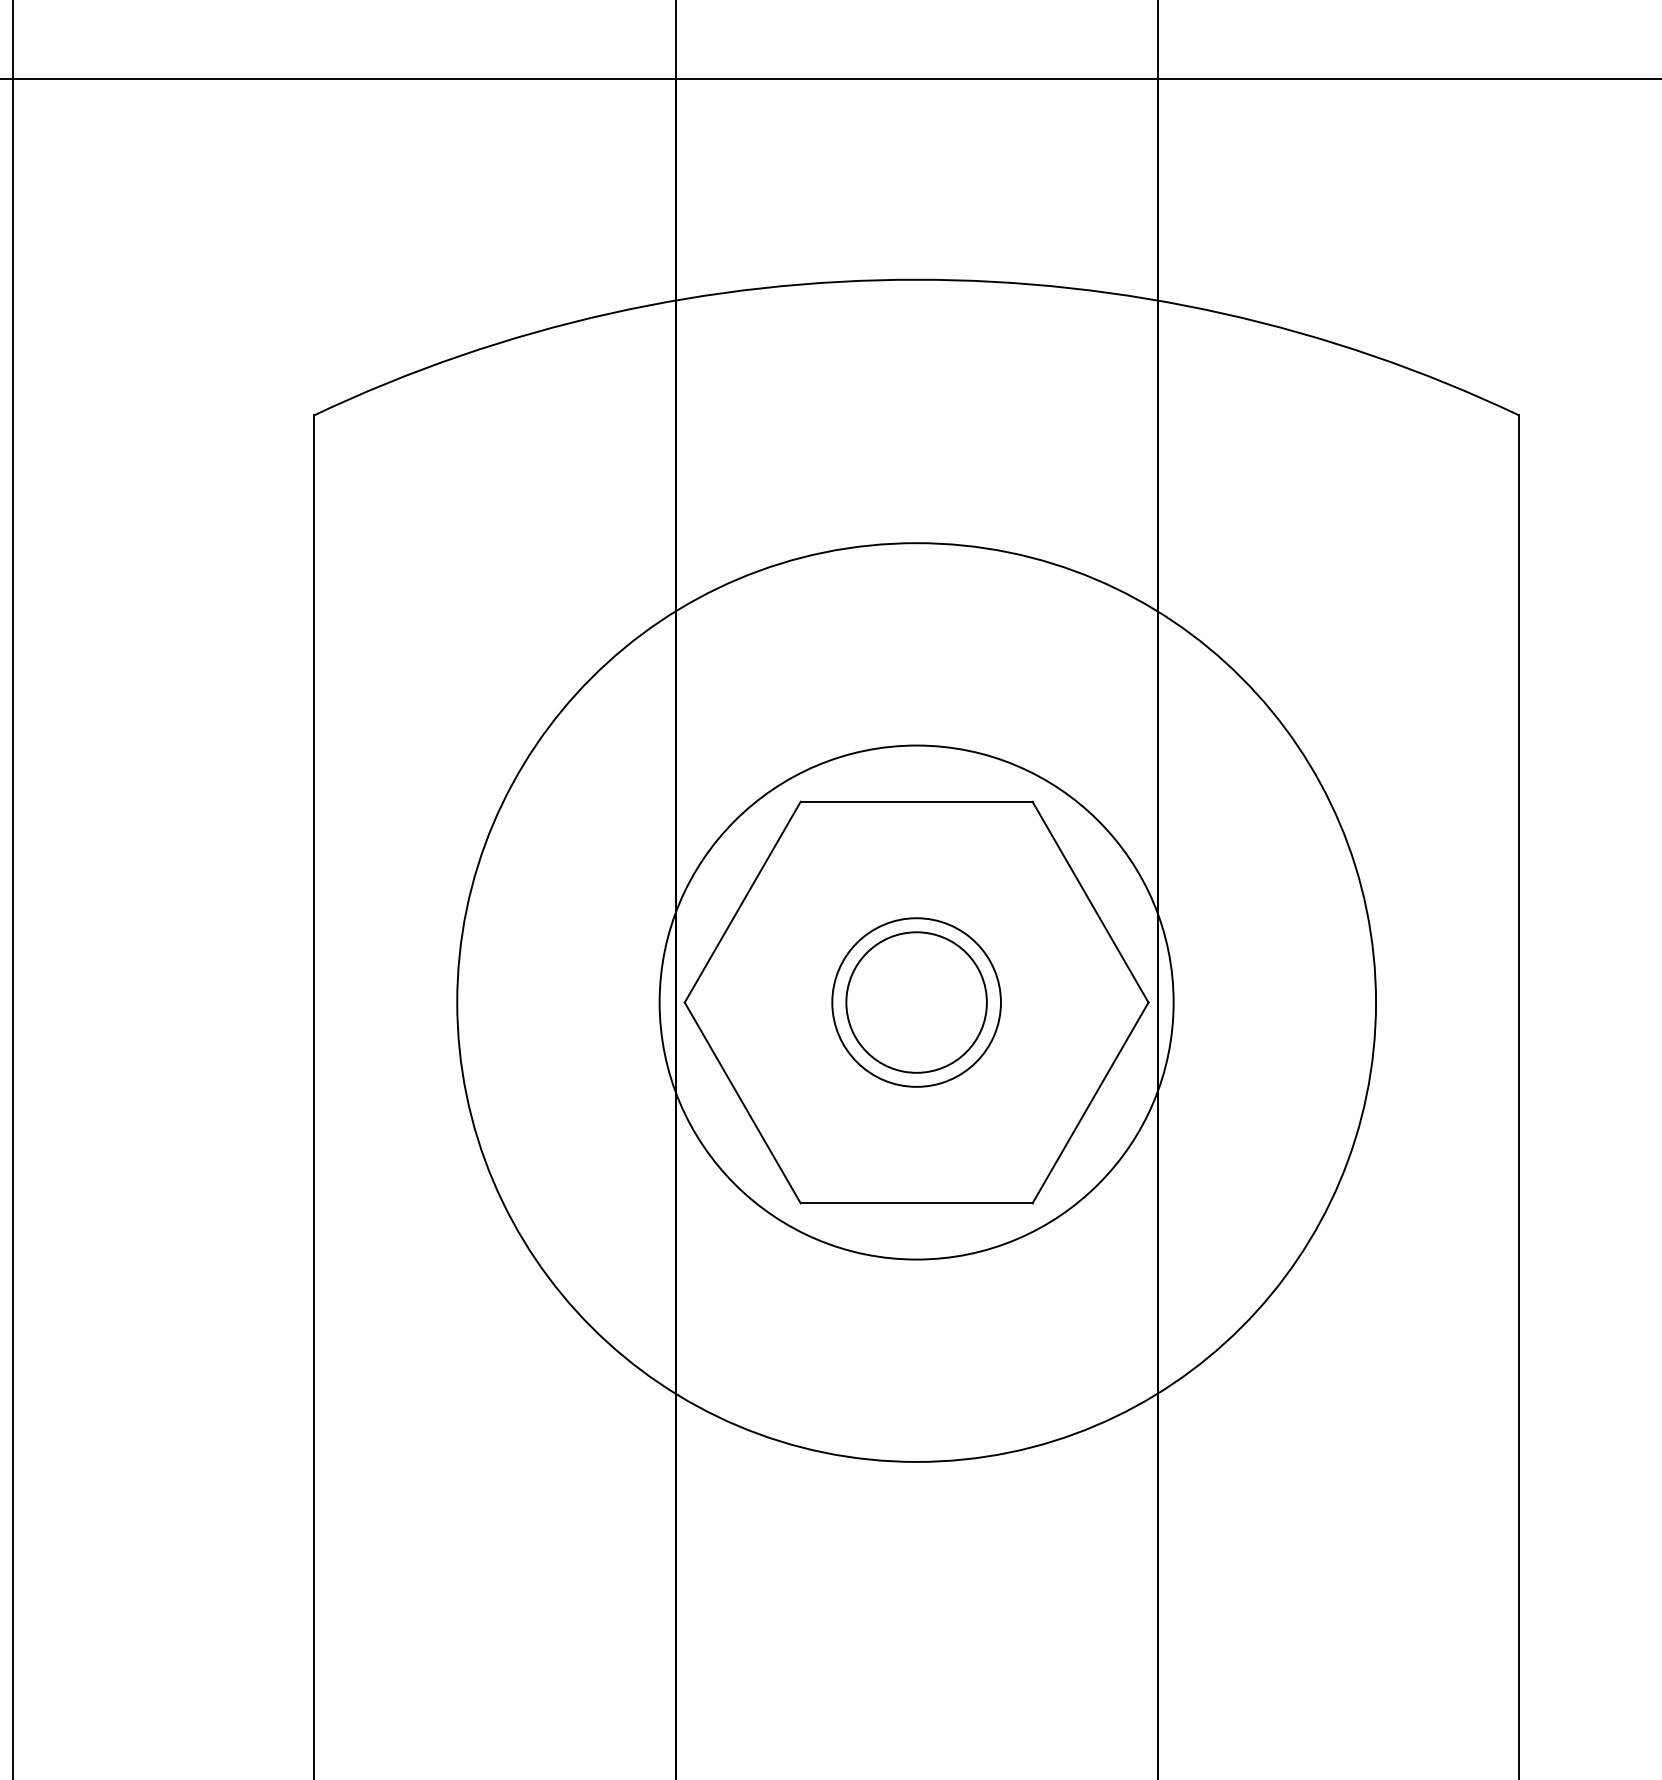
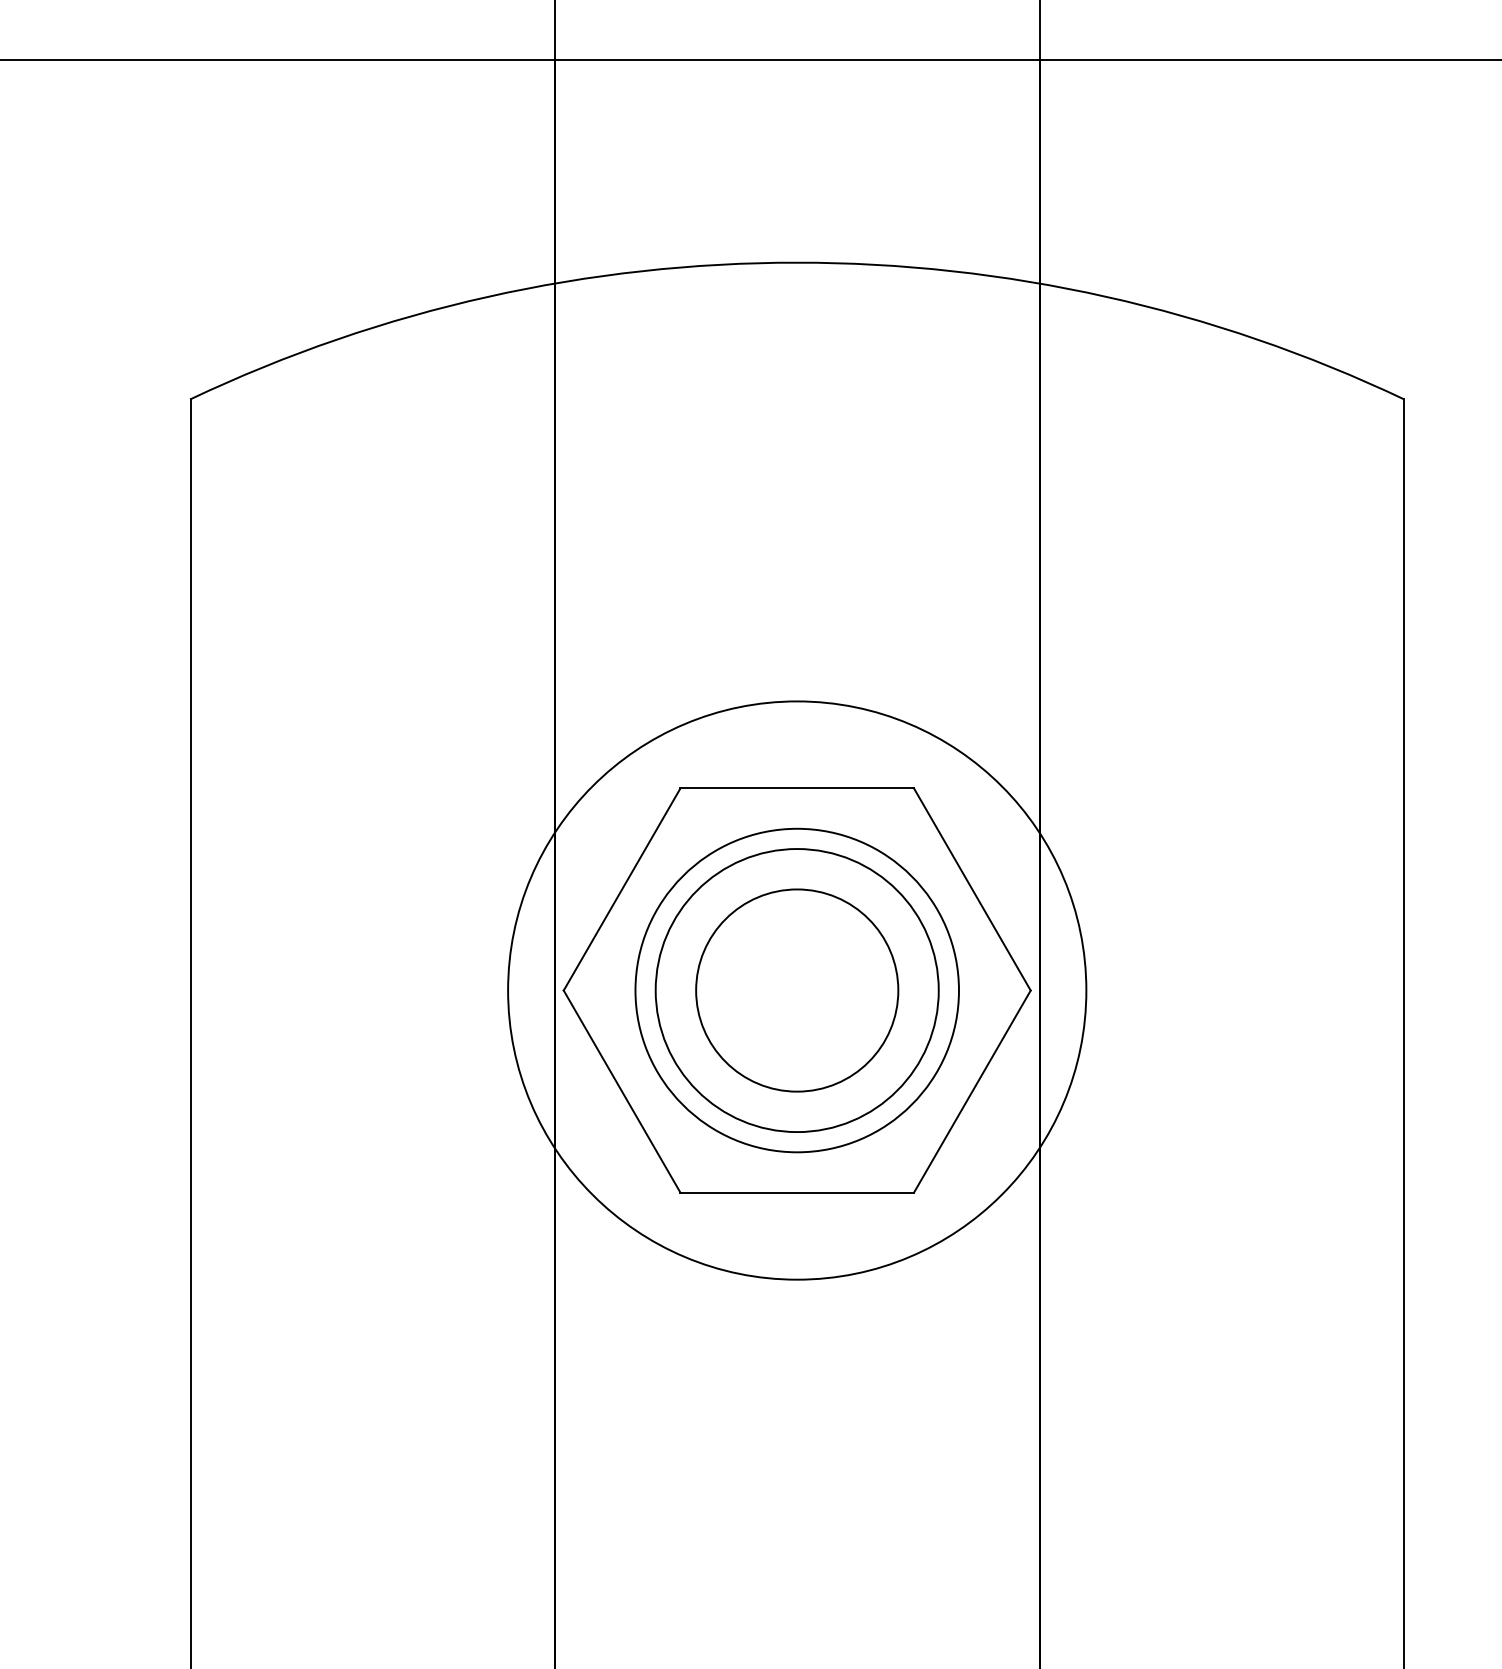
circle: (916, 1002) -> (797, 990), size x0.62
circle: (916, 1002) -> (797, 990), size x0.62
circle: (916, 1002) -> (797, 990), size x1.43
circle: (916, 1002) -> (797, 990), size x1.67

